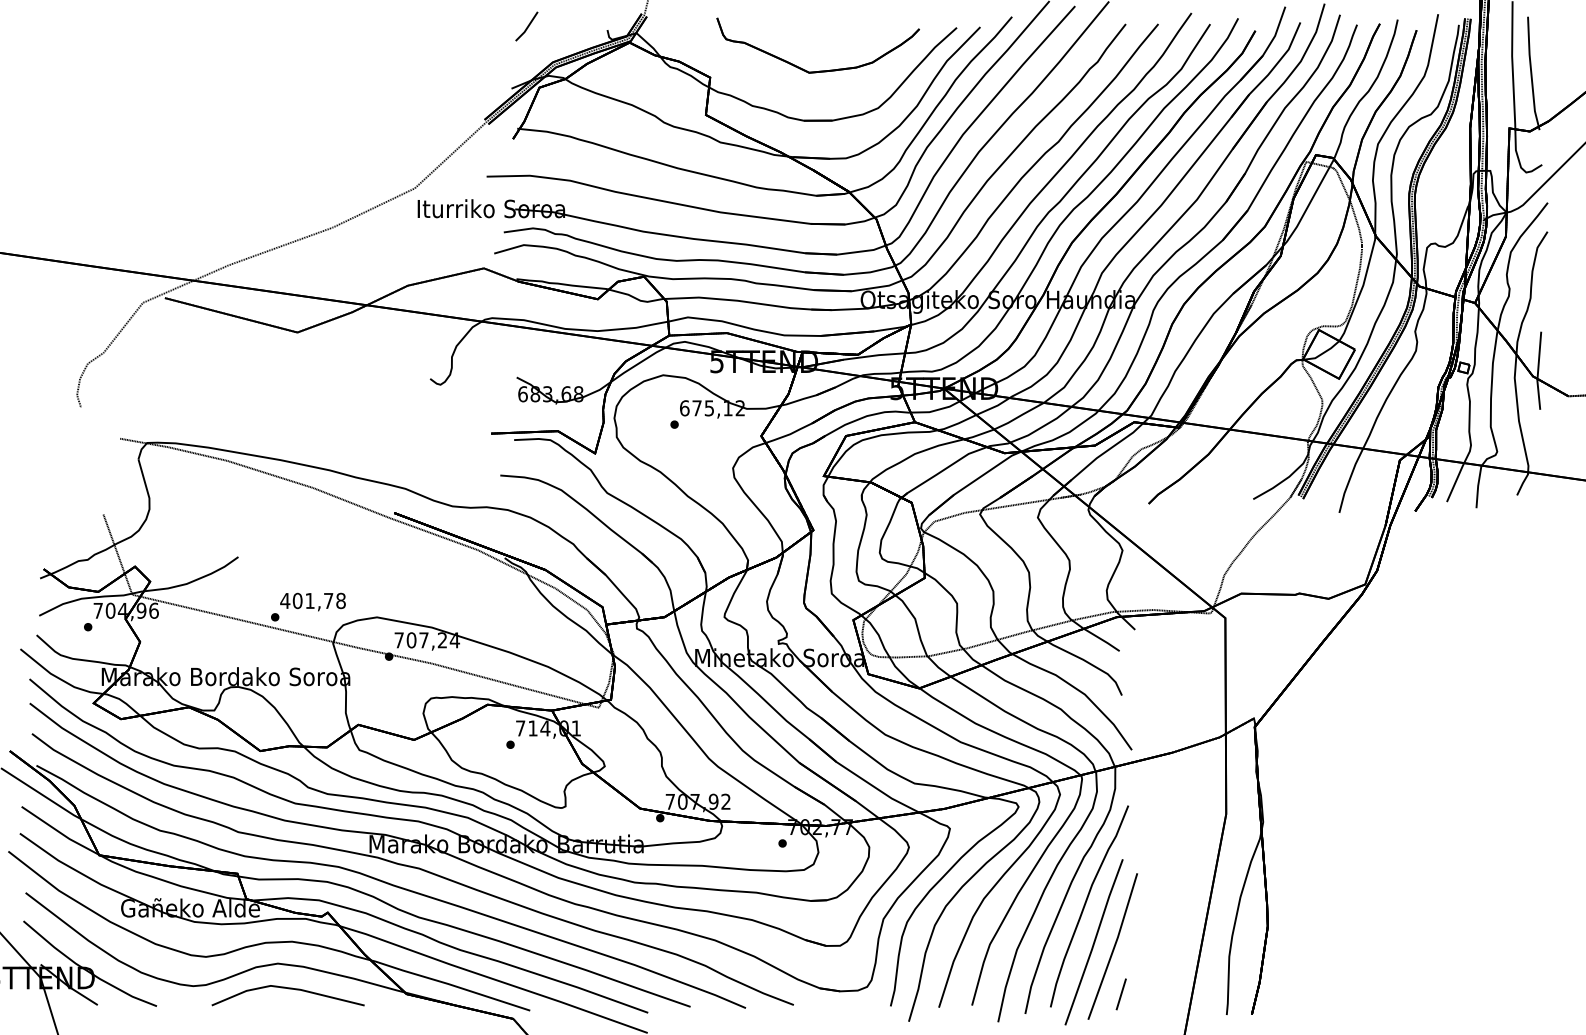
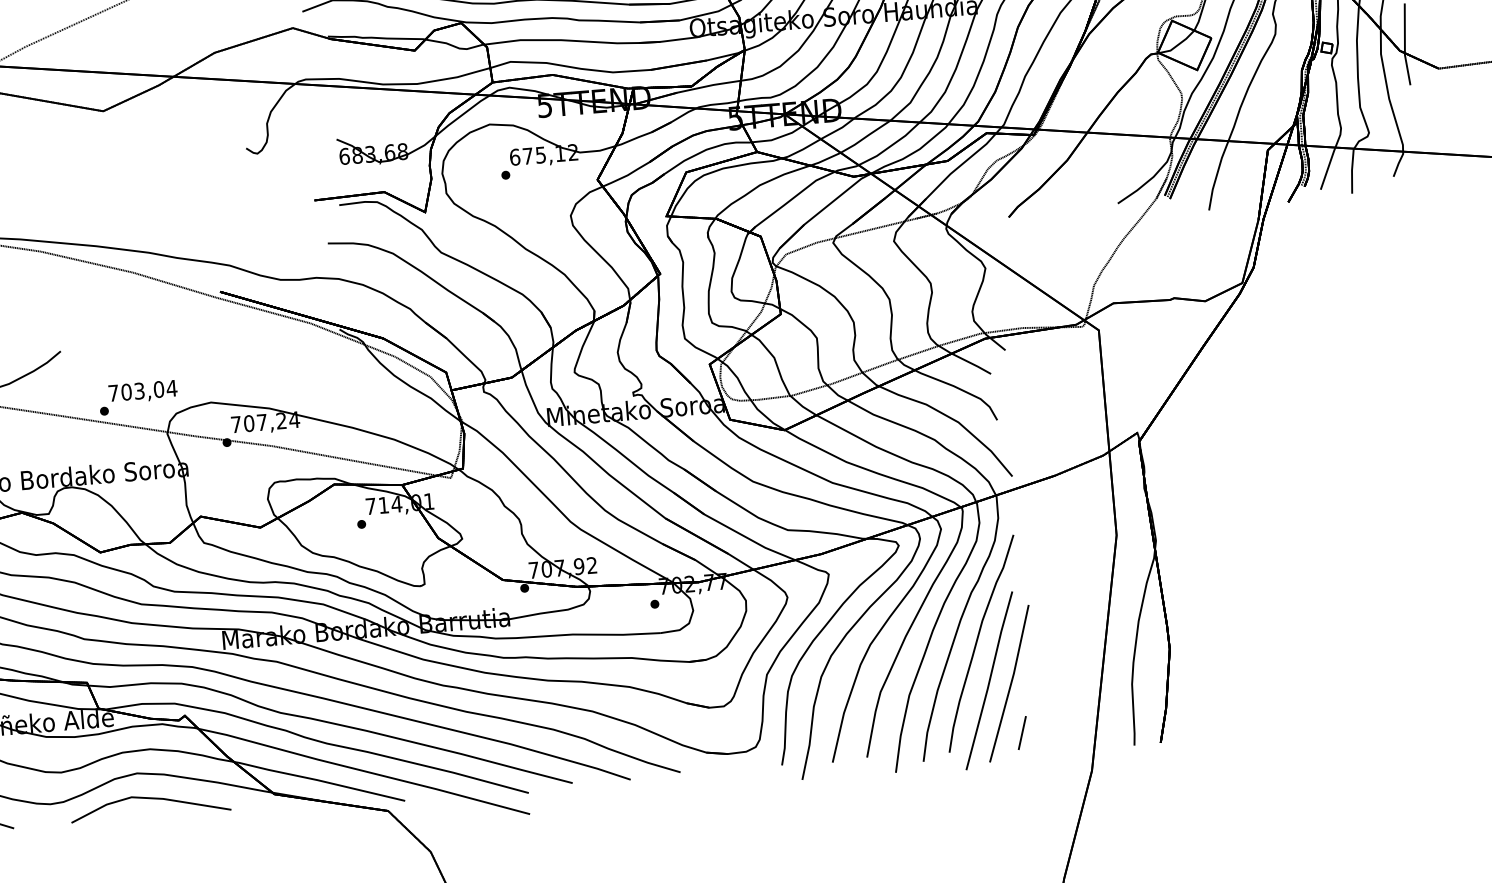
text: (313, 600) -> (143, 390), 401,78 -> 703,04

